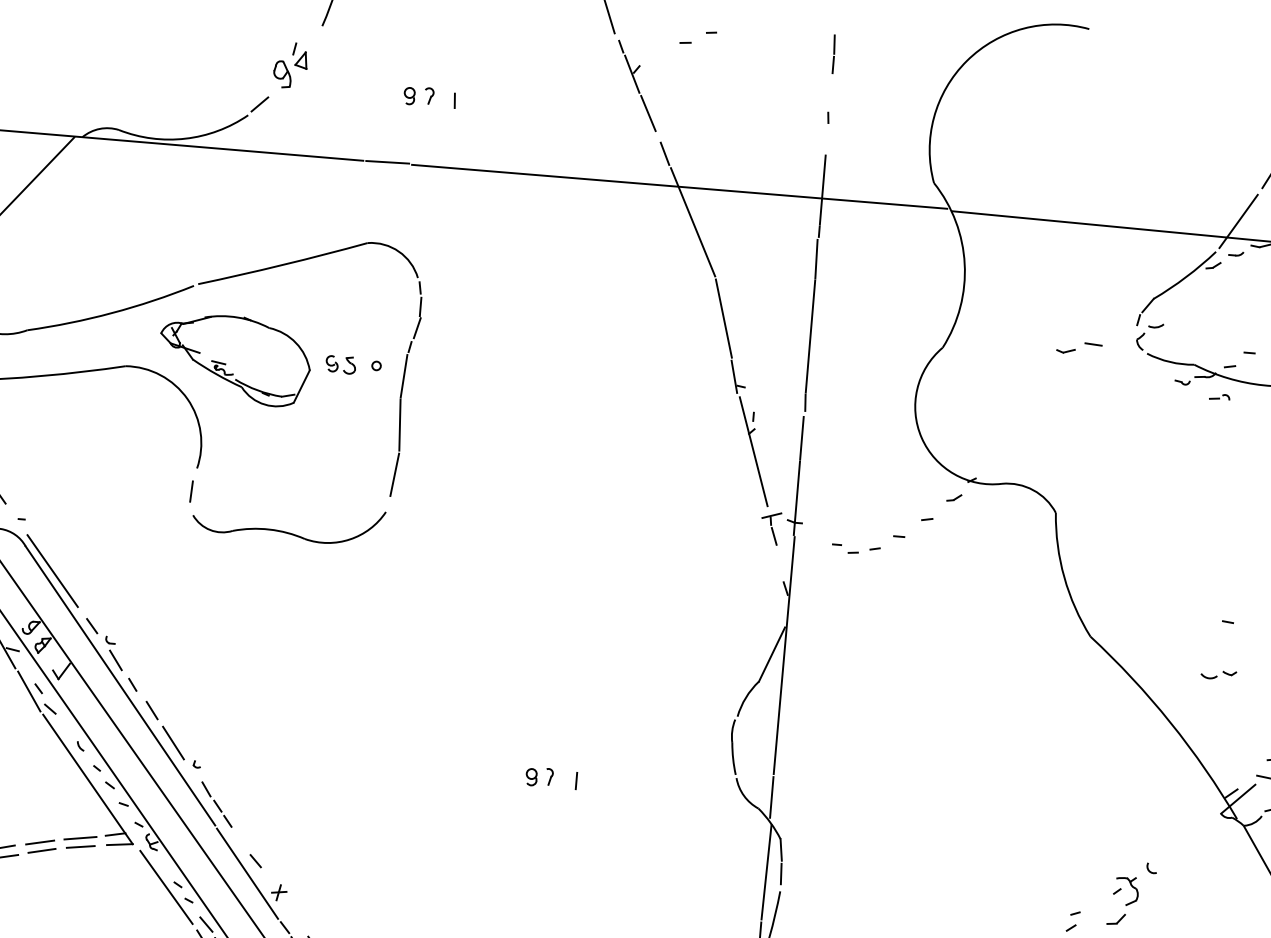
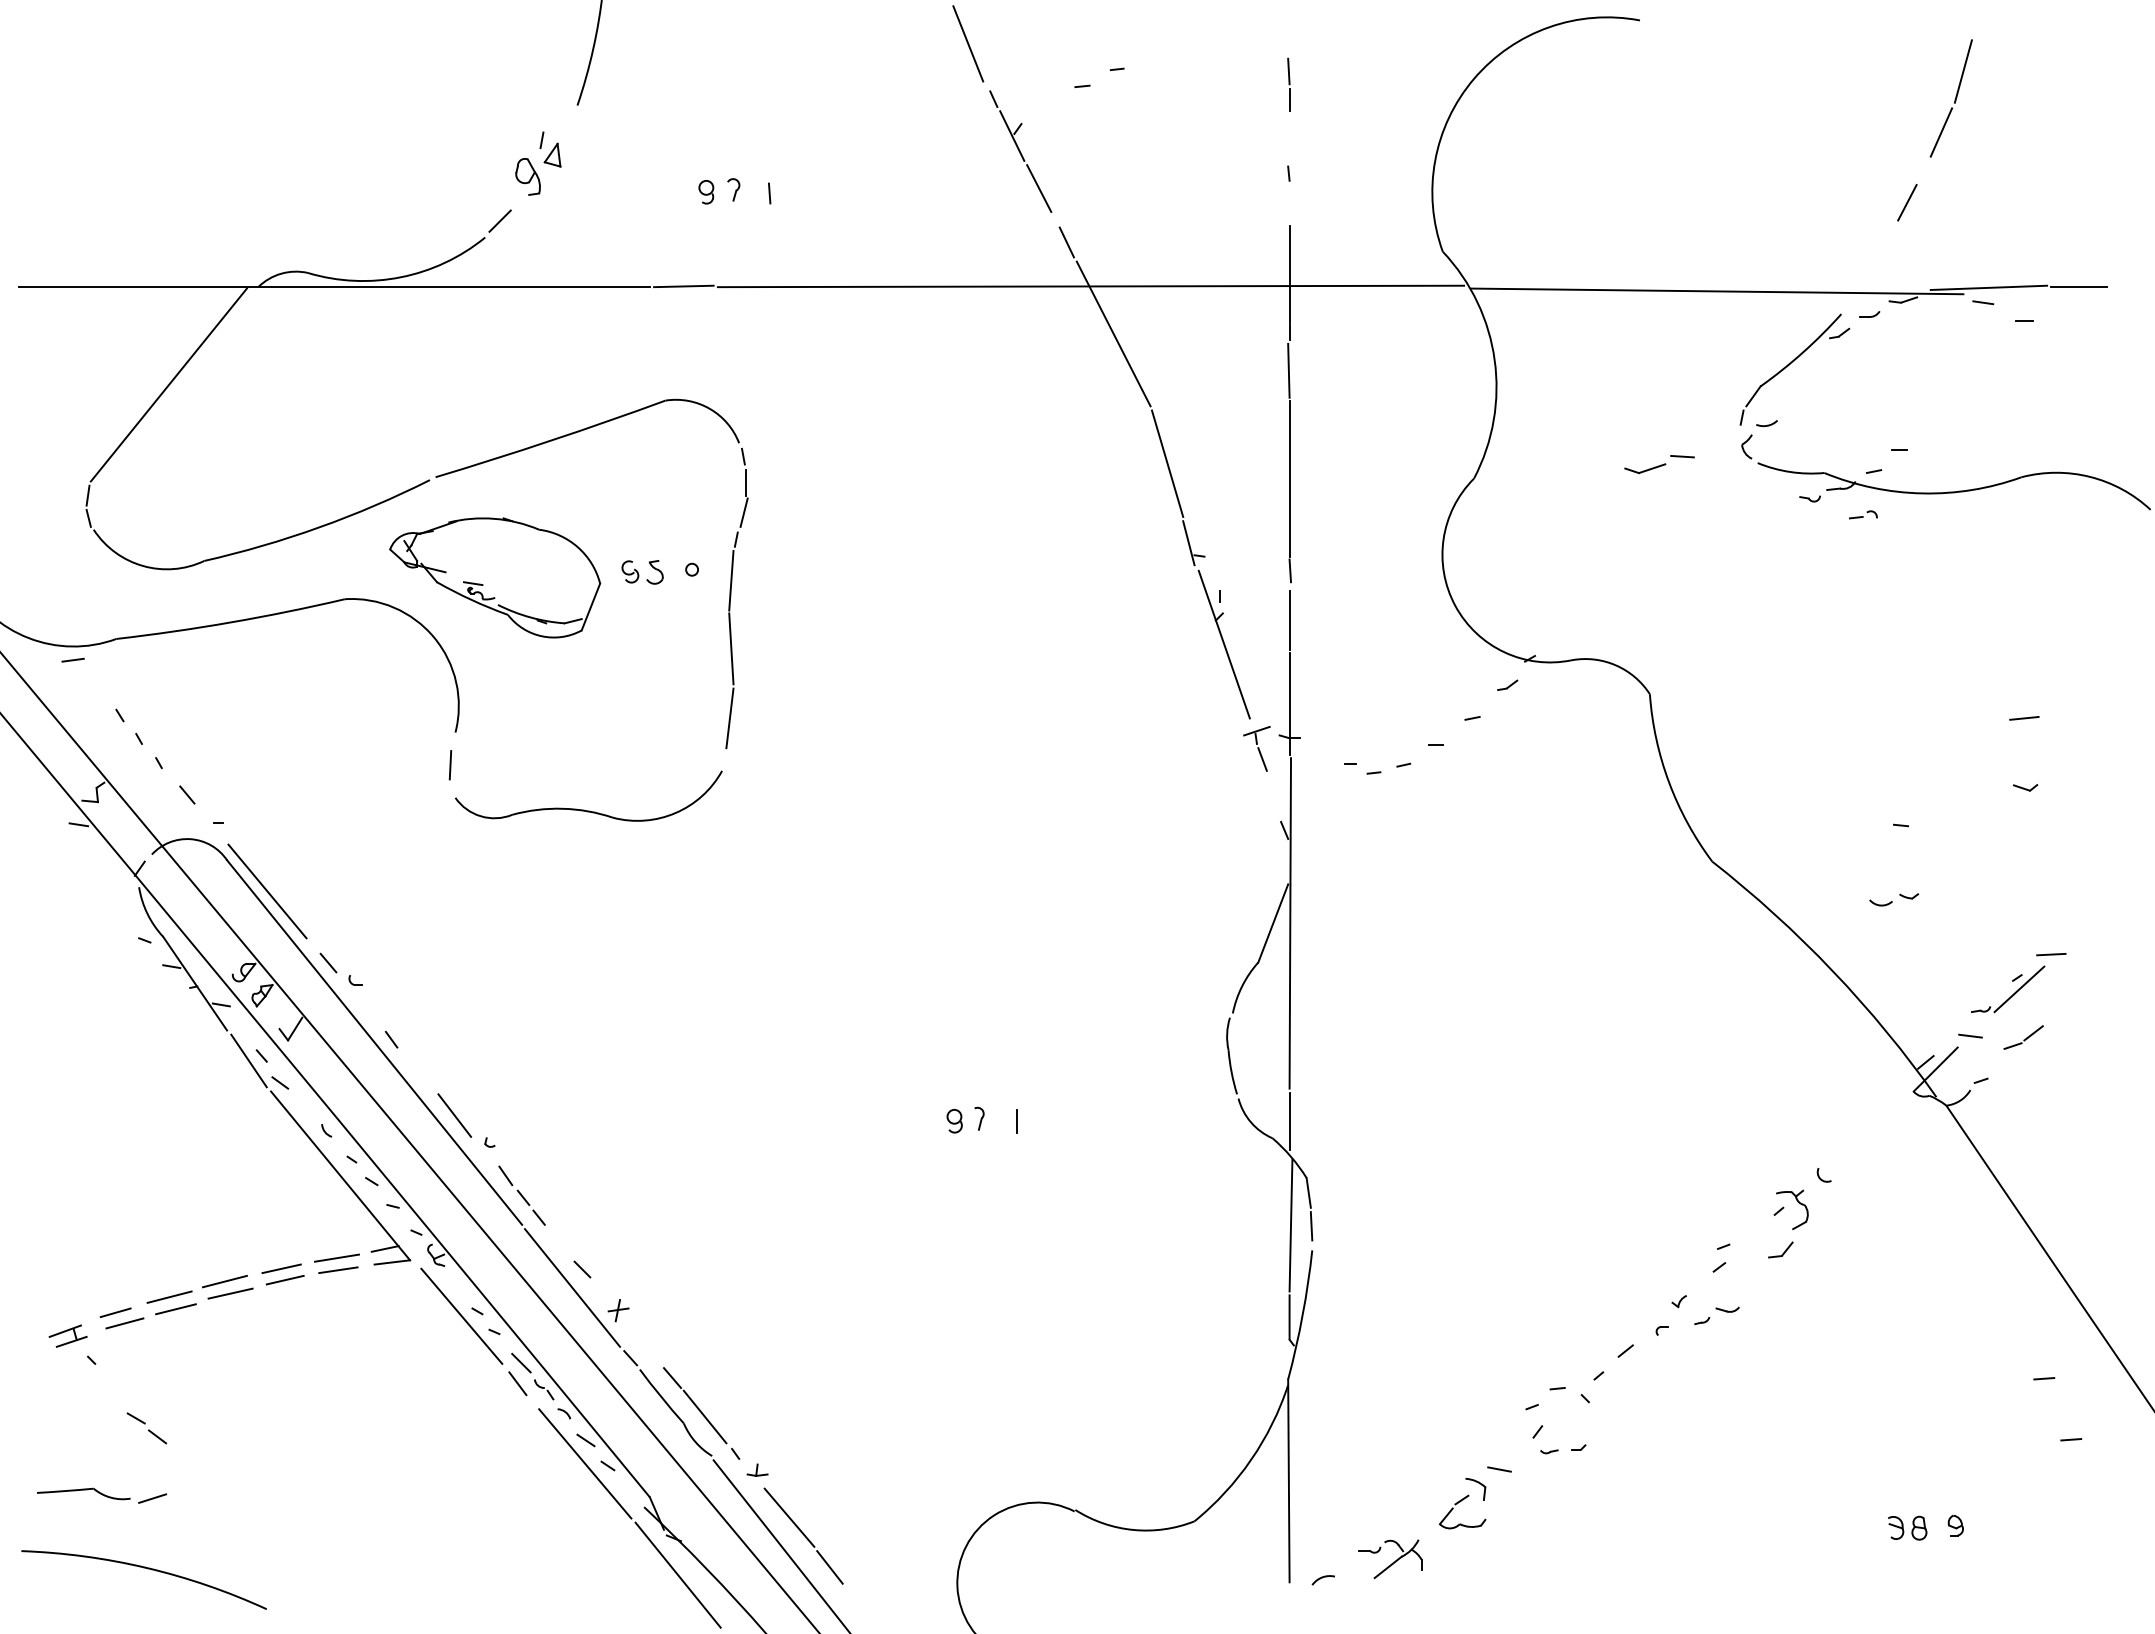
line: (1238, 221) -> (1868, 269), removed
part: (1066, 350) -> (1645, 468), size x1.6
line: (116, 660) -> (365, 1007), removed
line: (151, 710) -> (420, 1072), removed

